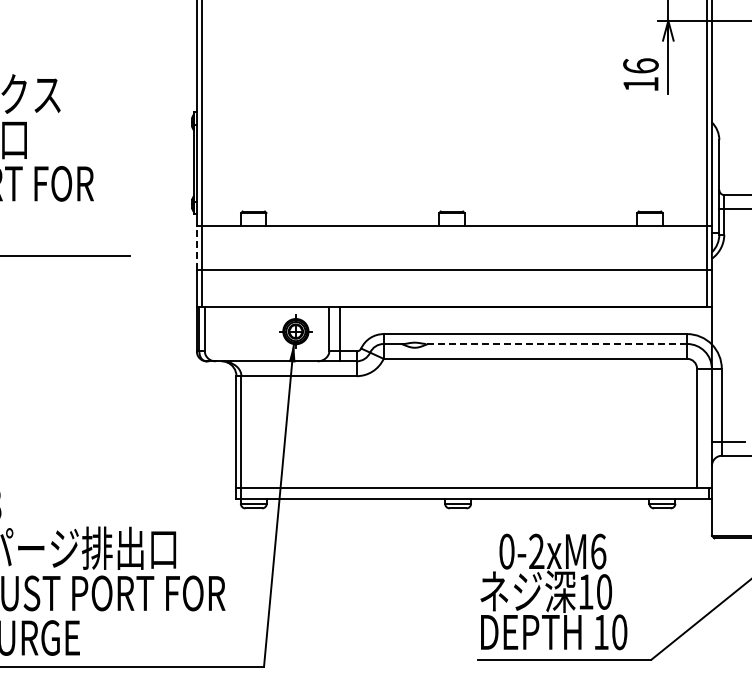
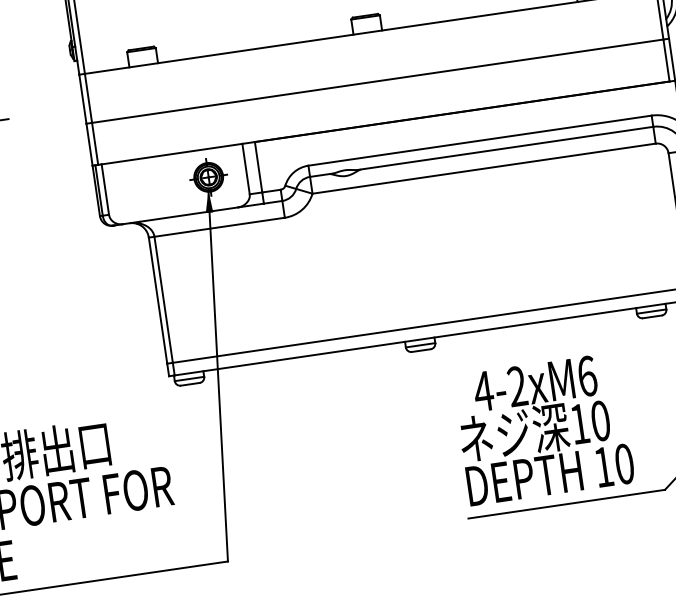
line: (196, 248) -> (82, 99), dashed -> solid
line: (556, 343) -> (505, 147), dashed -> solid
text: (506, 551) -> (483, 391), 0-2xM6 -> 4-2xM6

